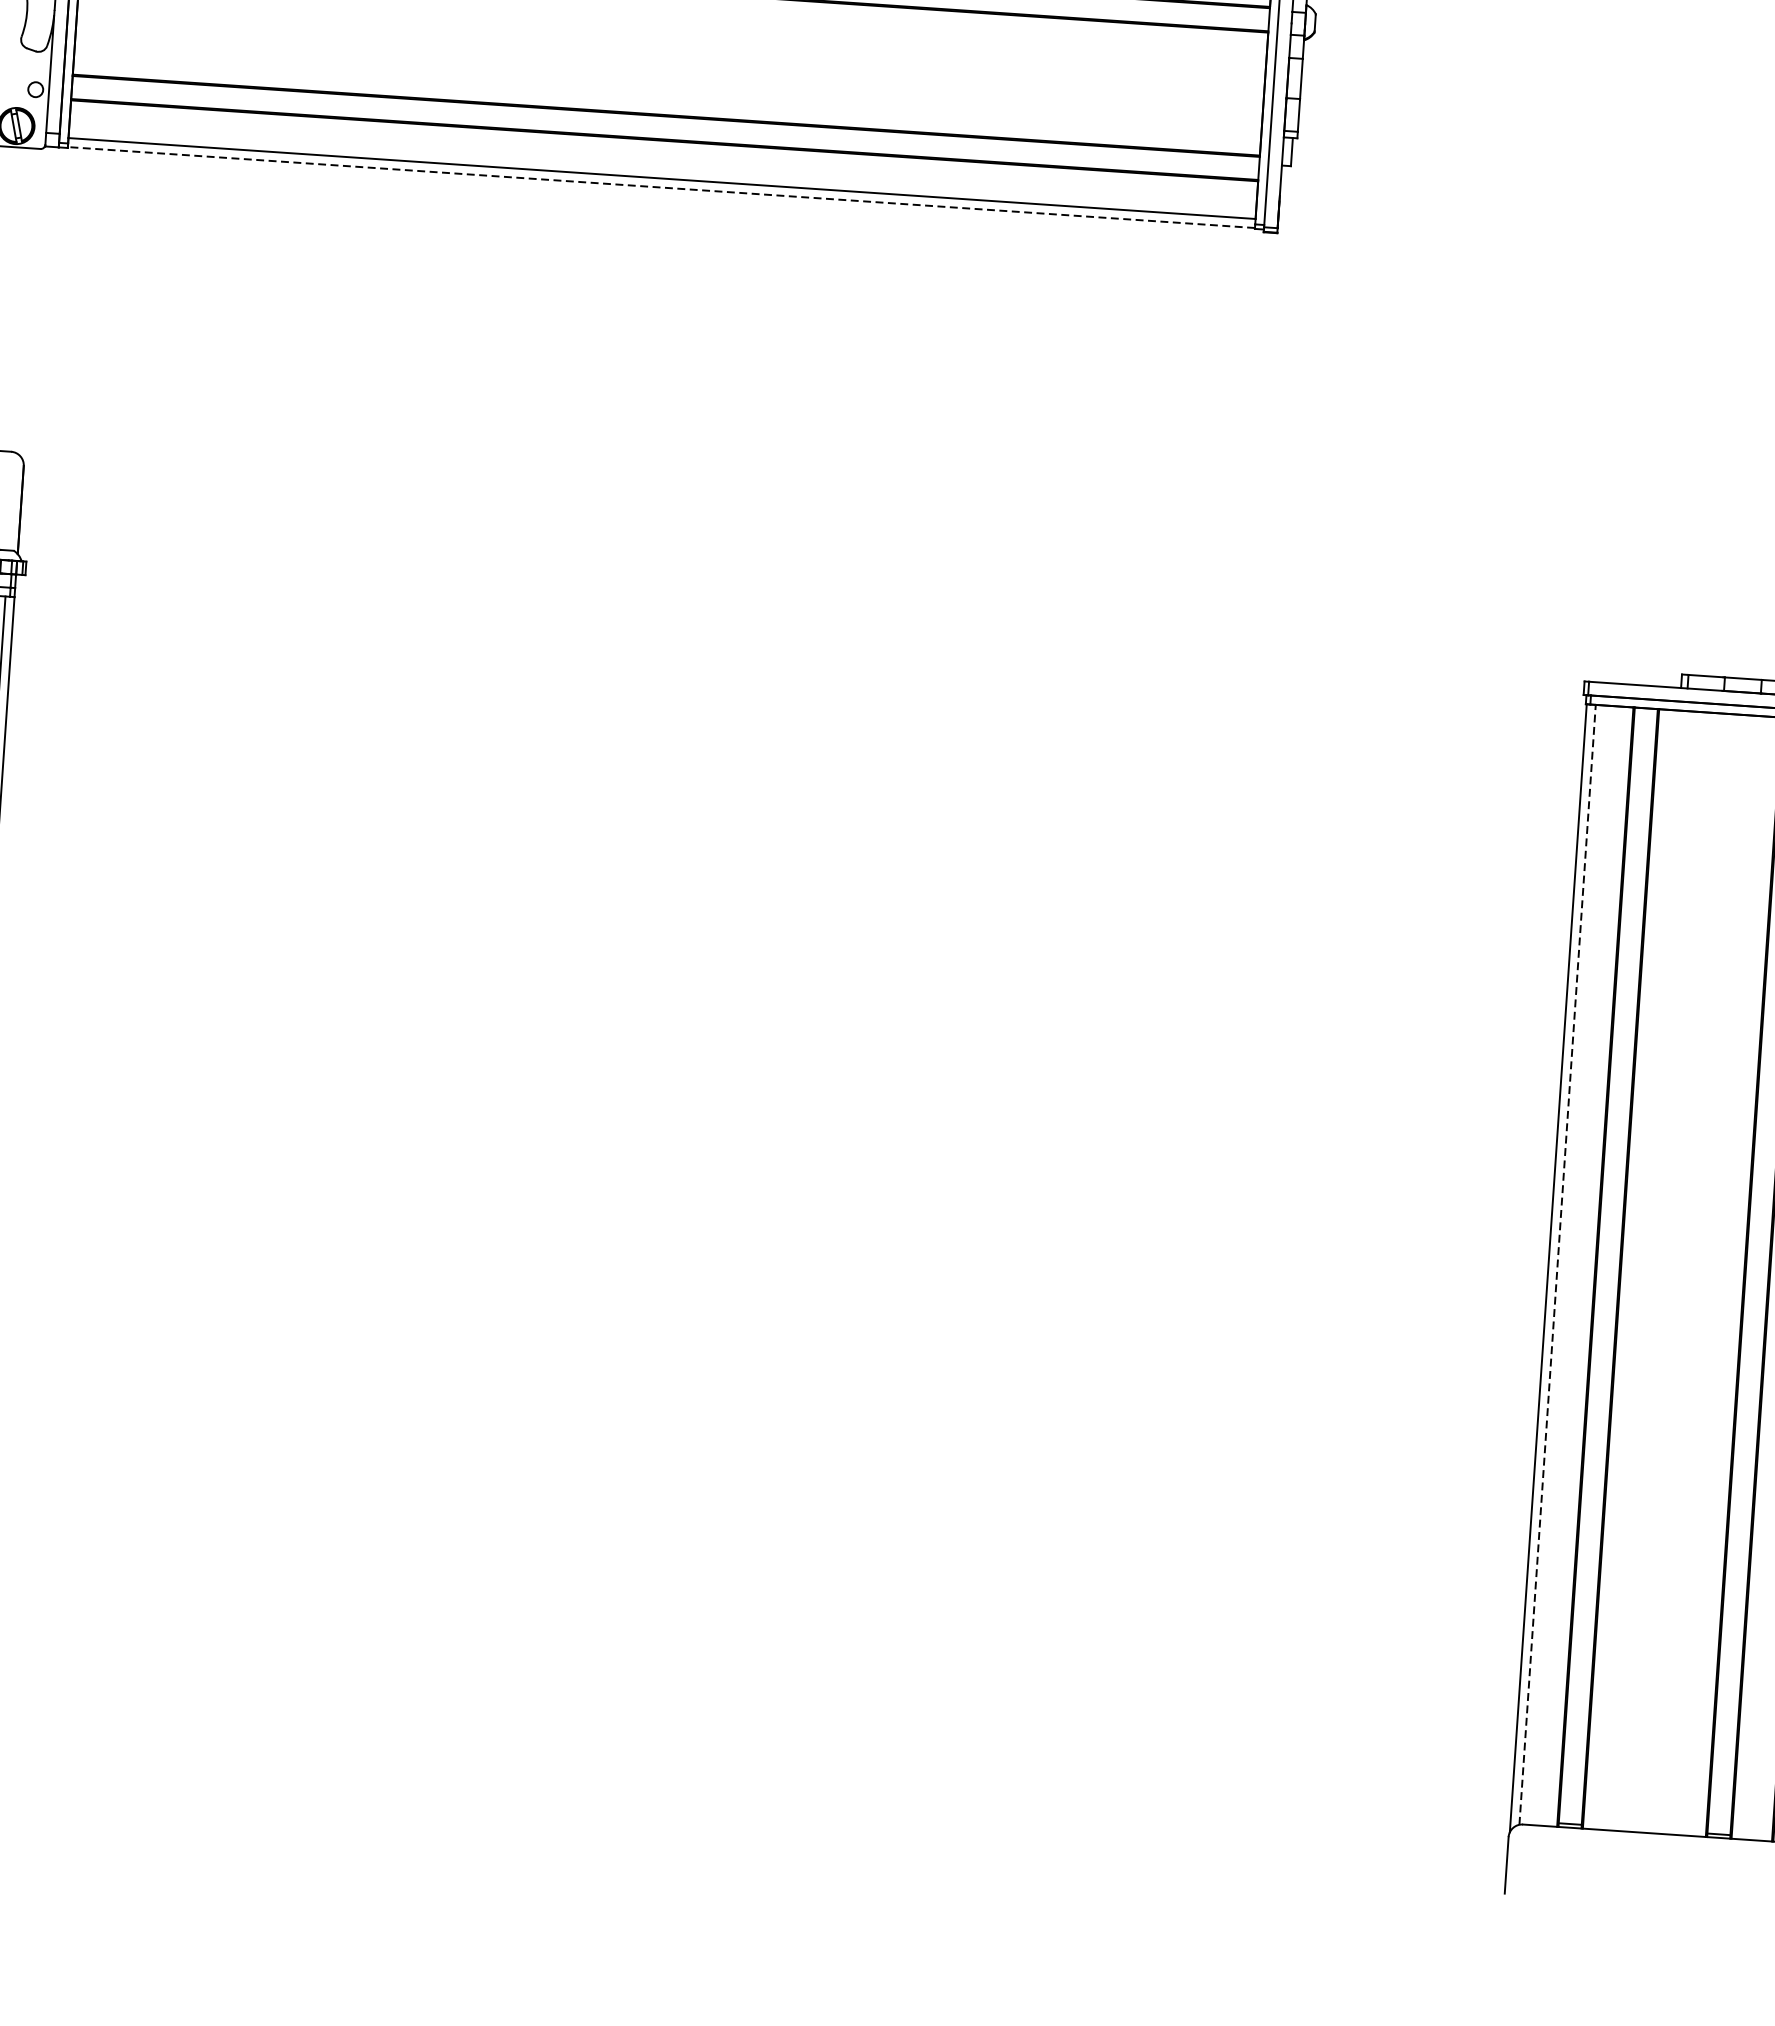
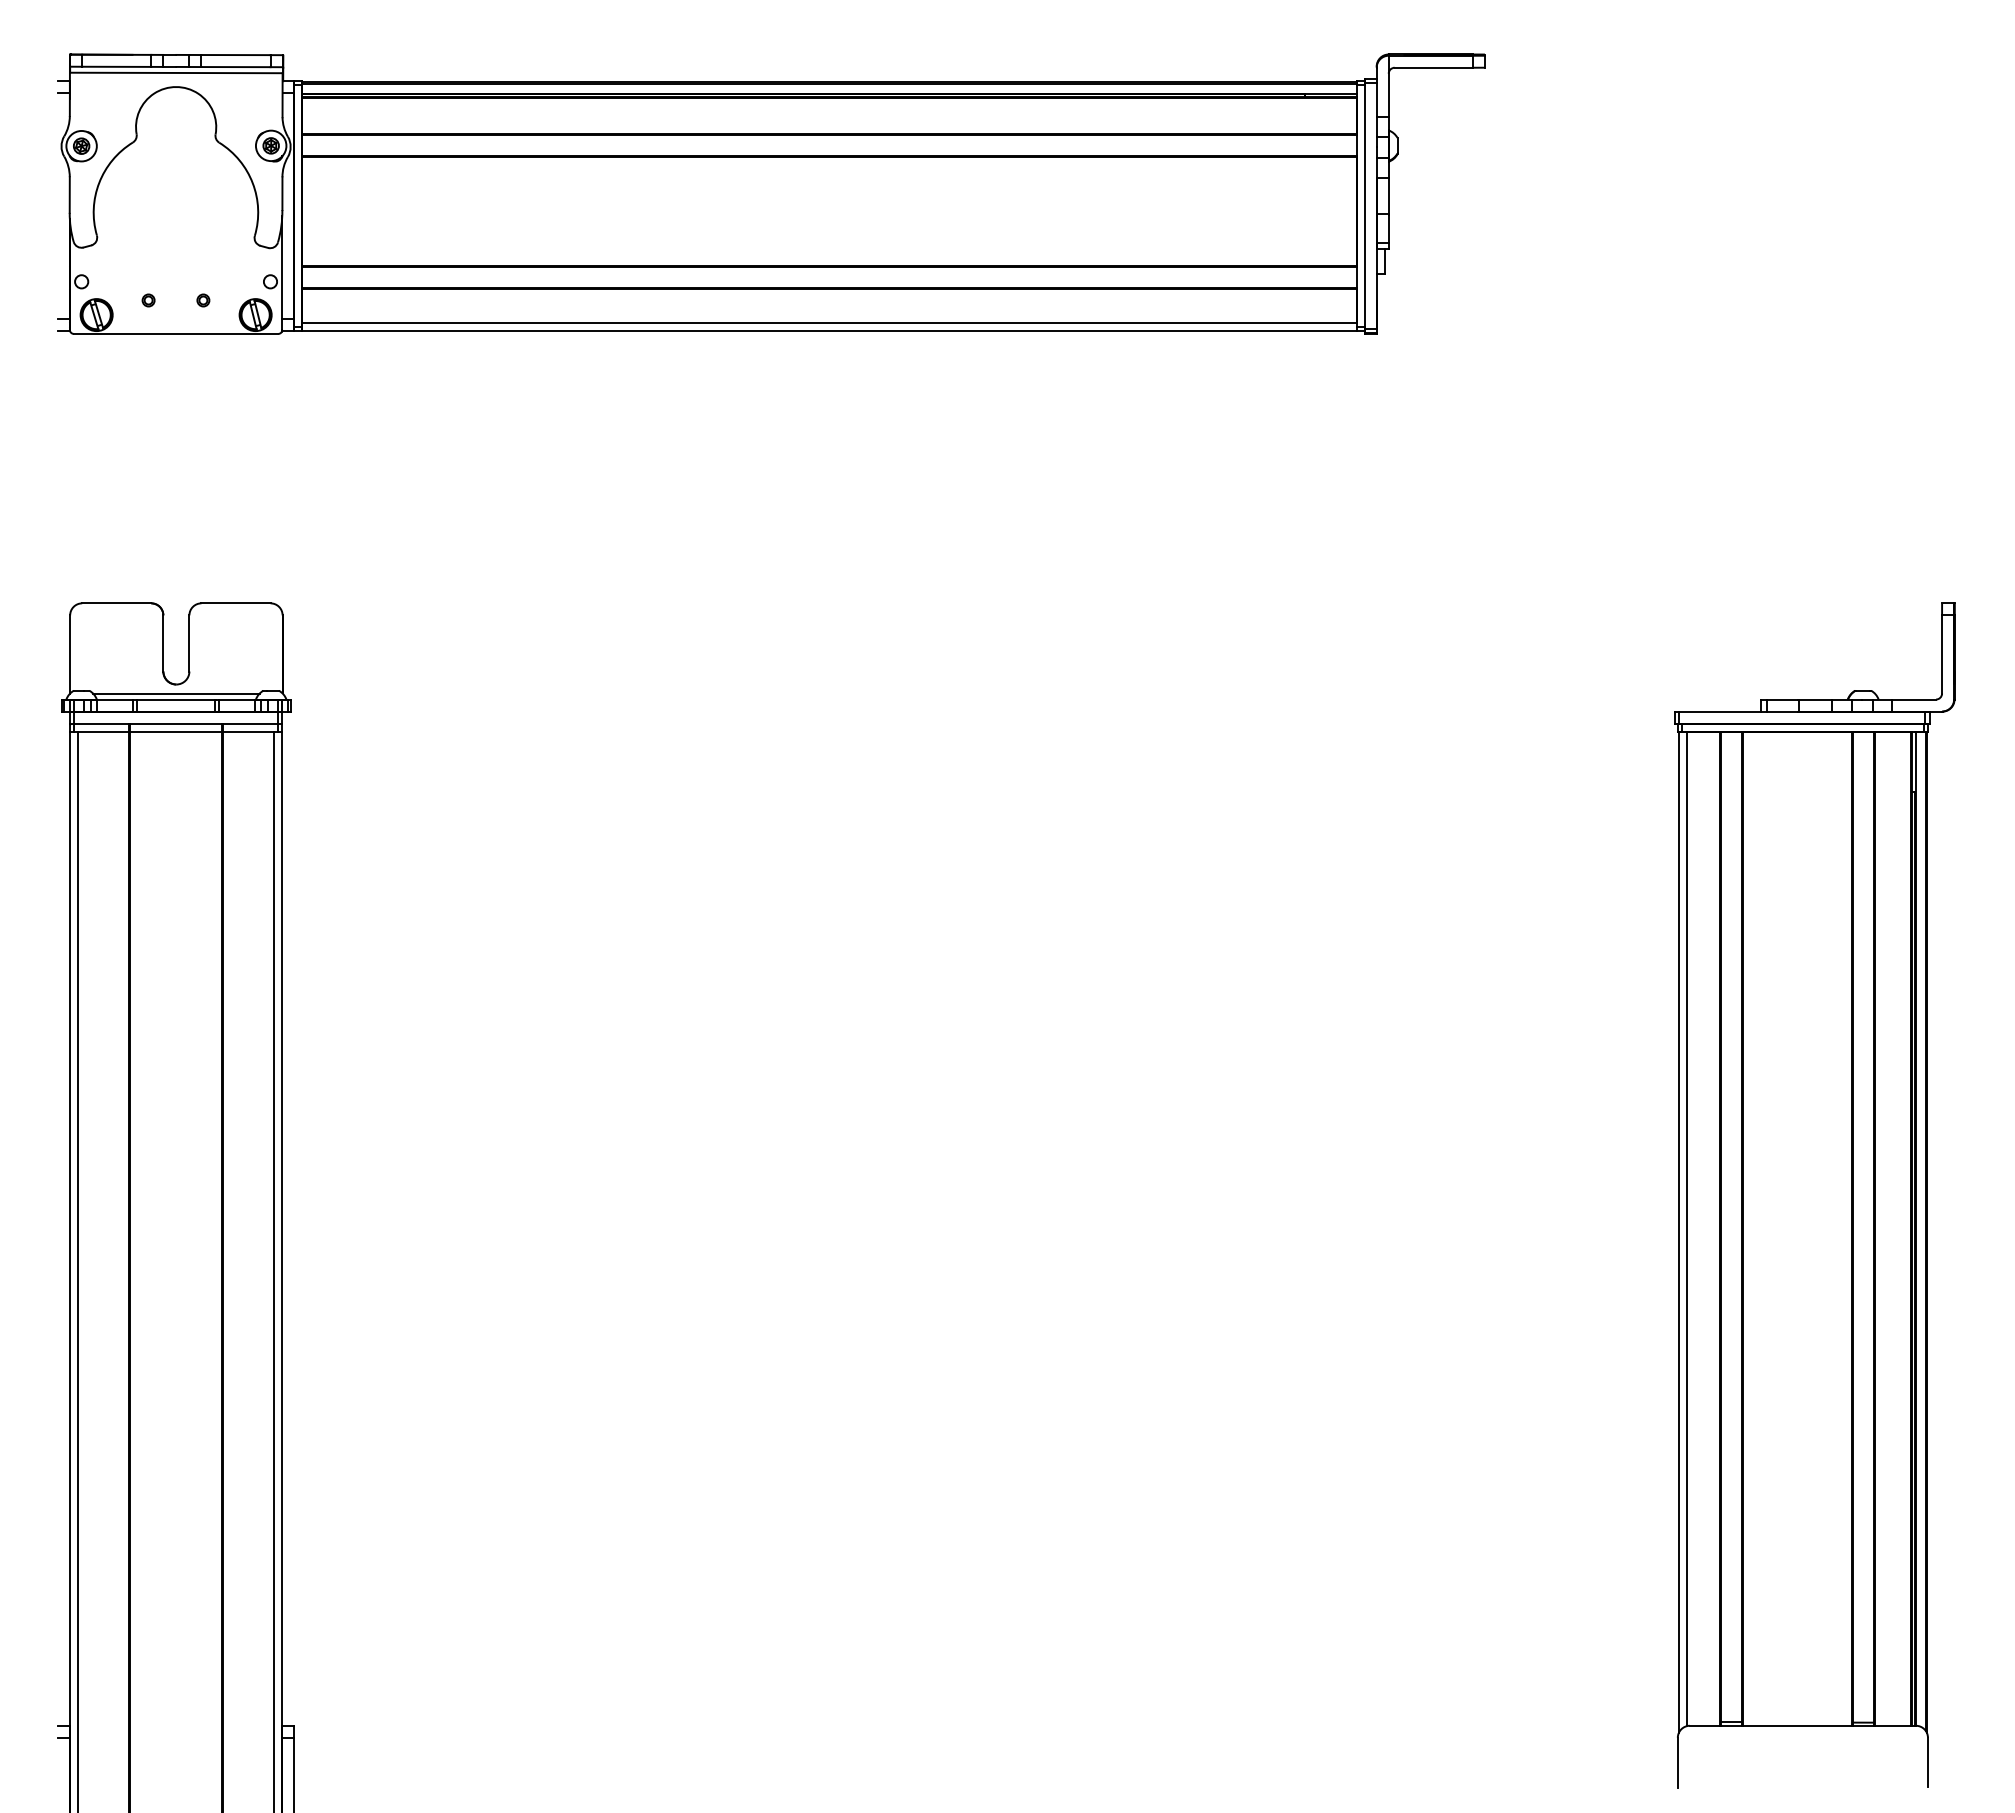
line: (661, 187) -> (829, 330), dashed -> solid
line: (1557, 1264) -> (1686, 1228), dashed -> solid

